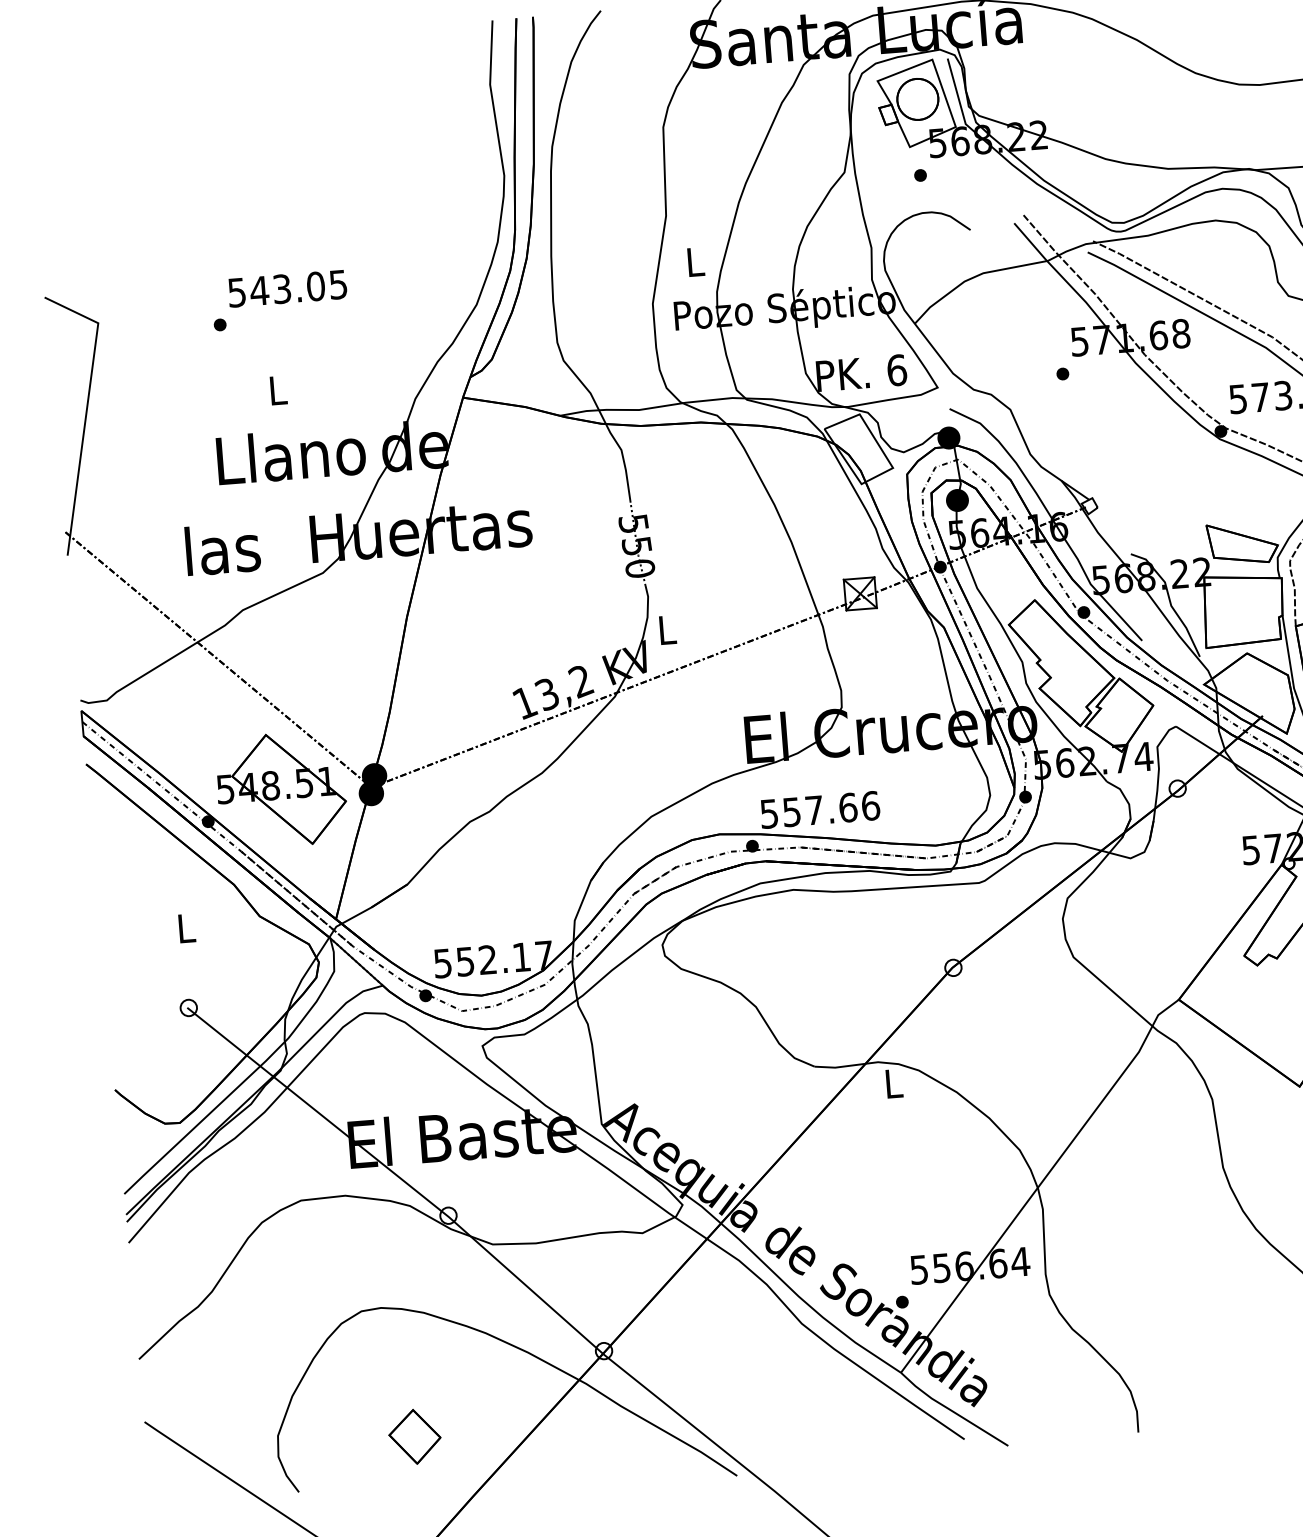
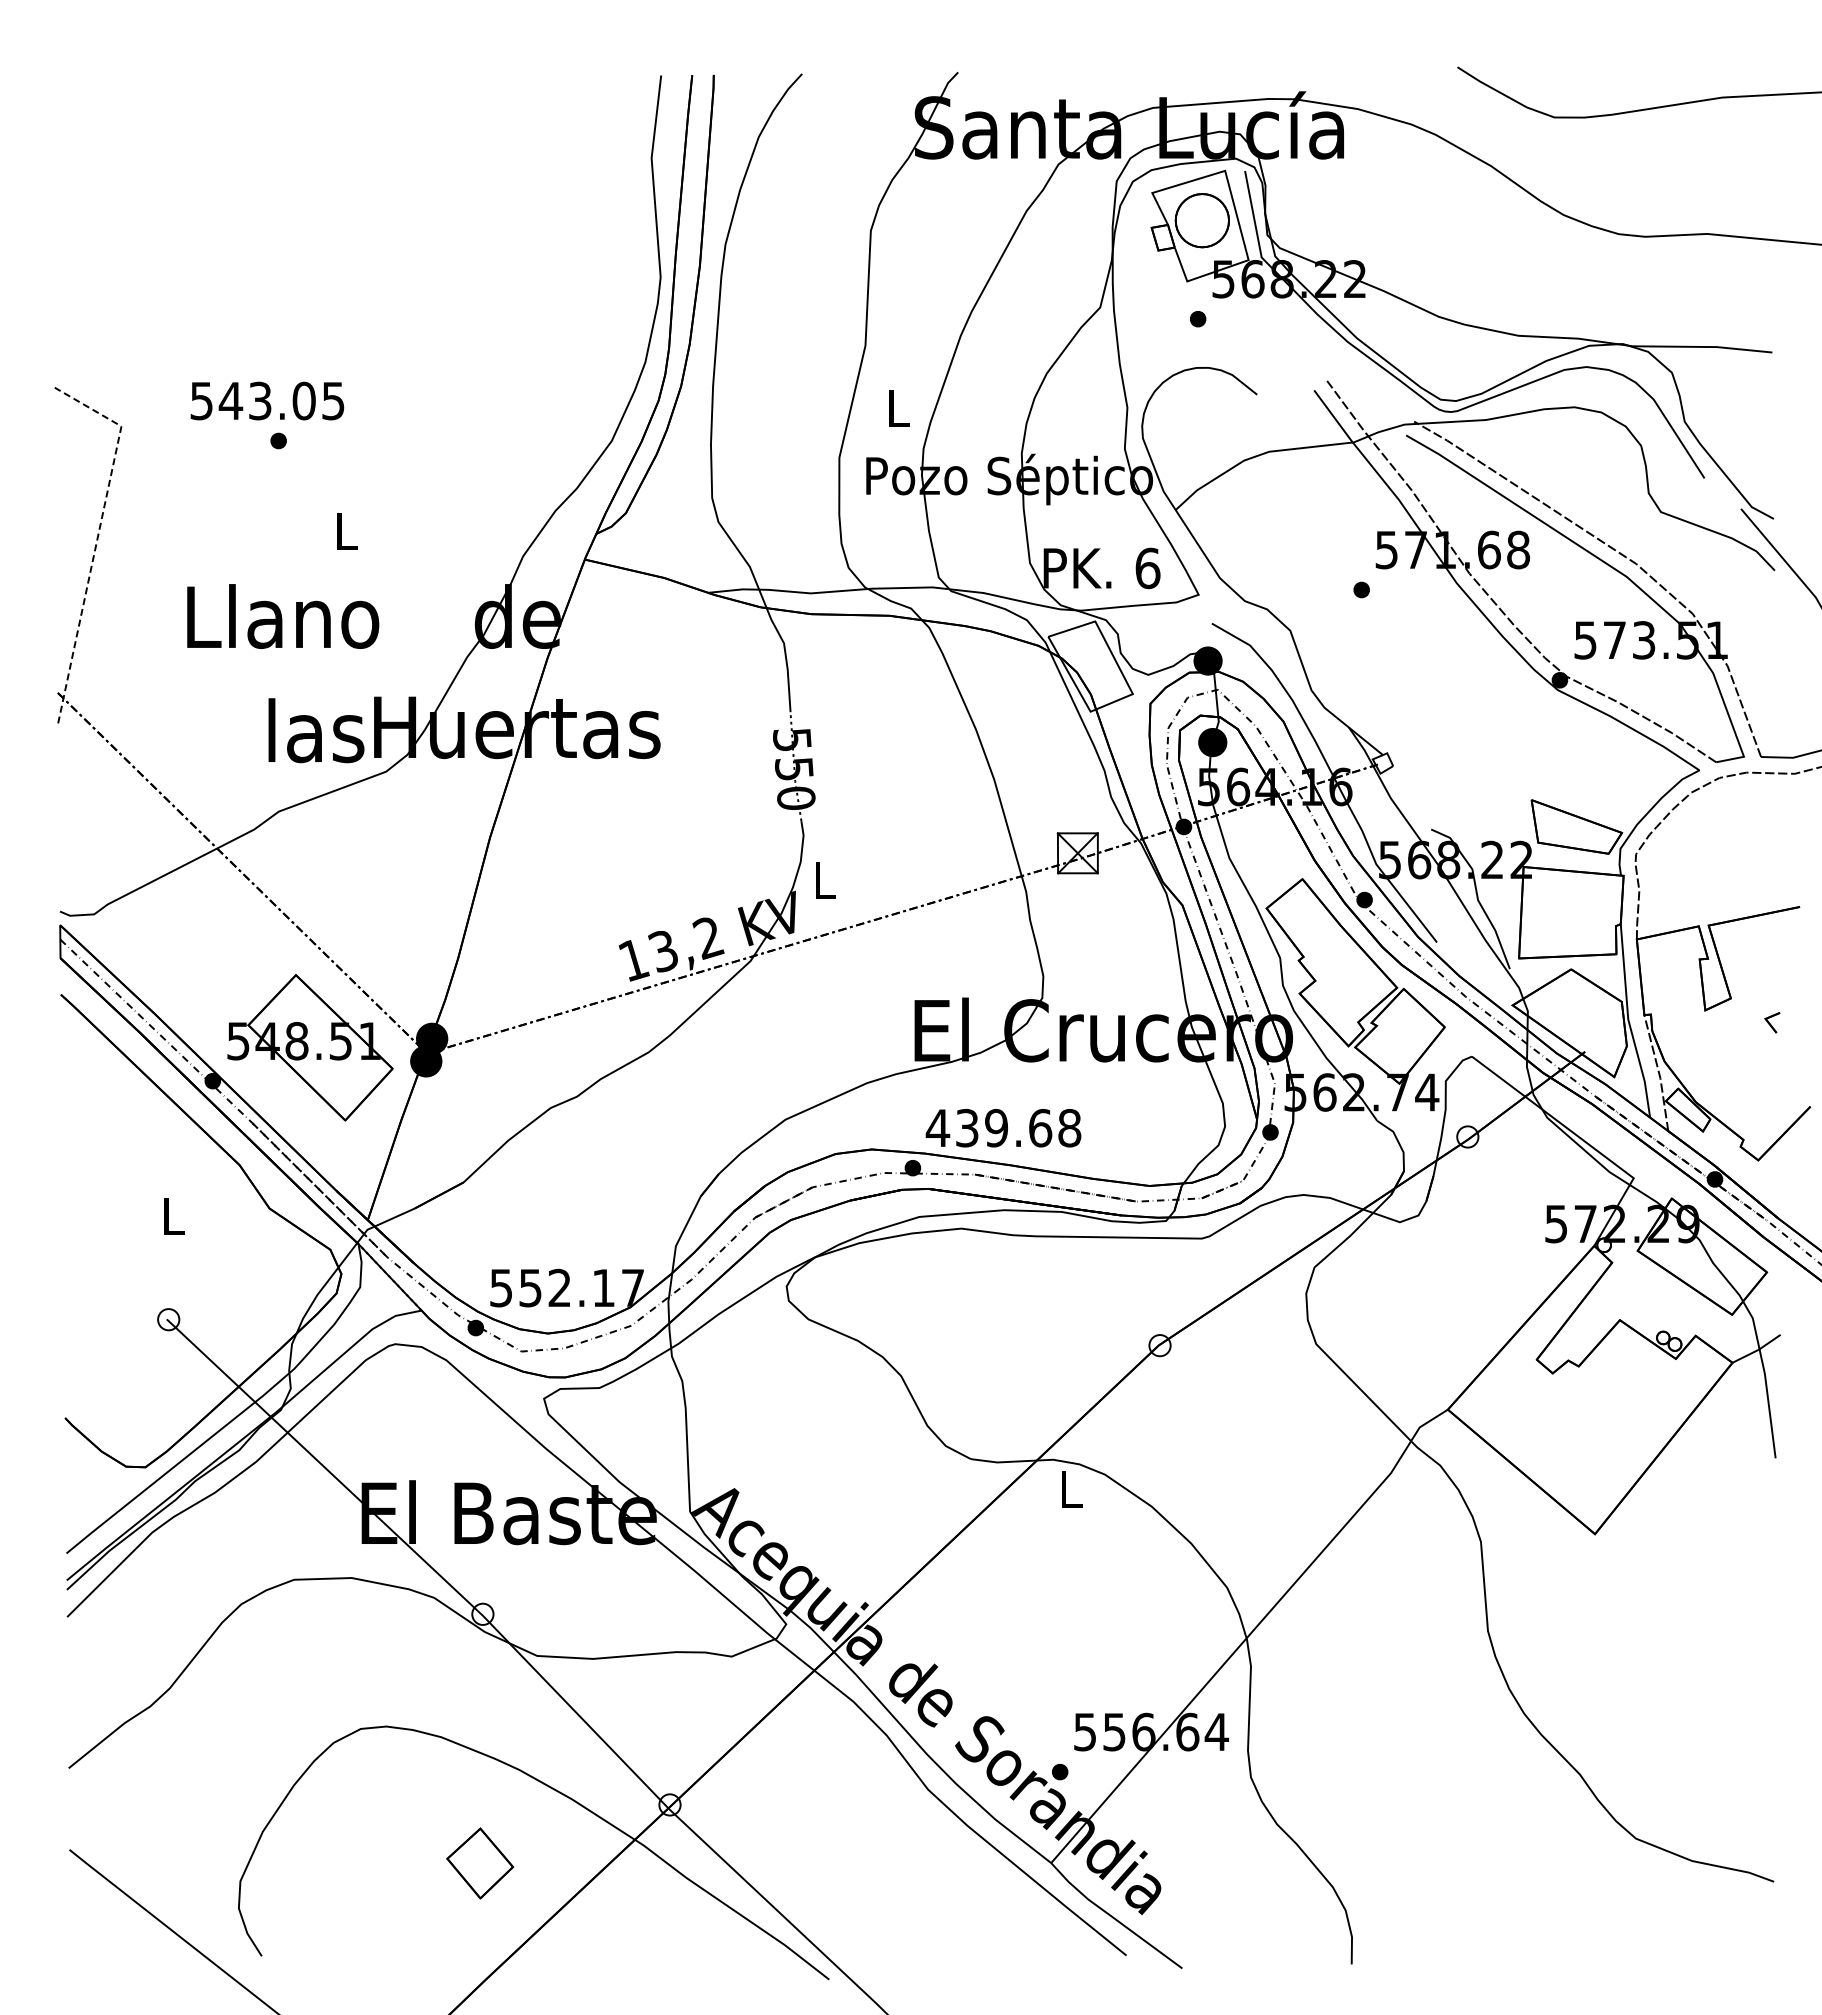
text: (287, 288) -> (267, 400), moved
line: (87, 408) -> (98, 535), solid -> dashed
text: (291, 455) -> (283, 616), moved
text: (222, 548) -> (316, 730), moved
text: (819, 809) -> (1003, 1127), 557.66 -> 439.68
part: (414, 1436) -> (479, 1863), moved

